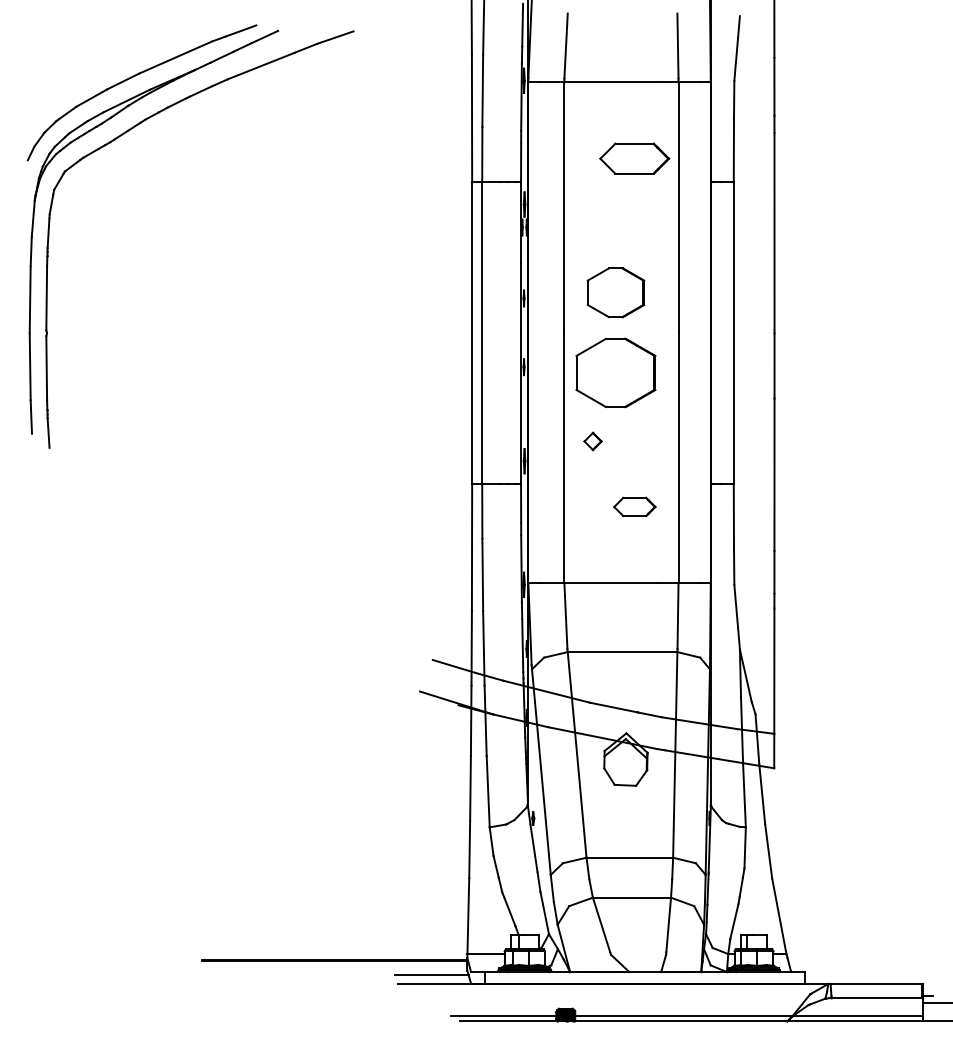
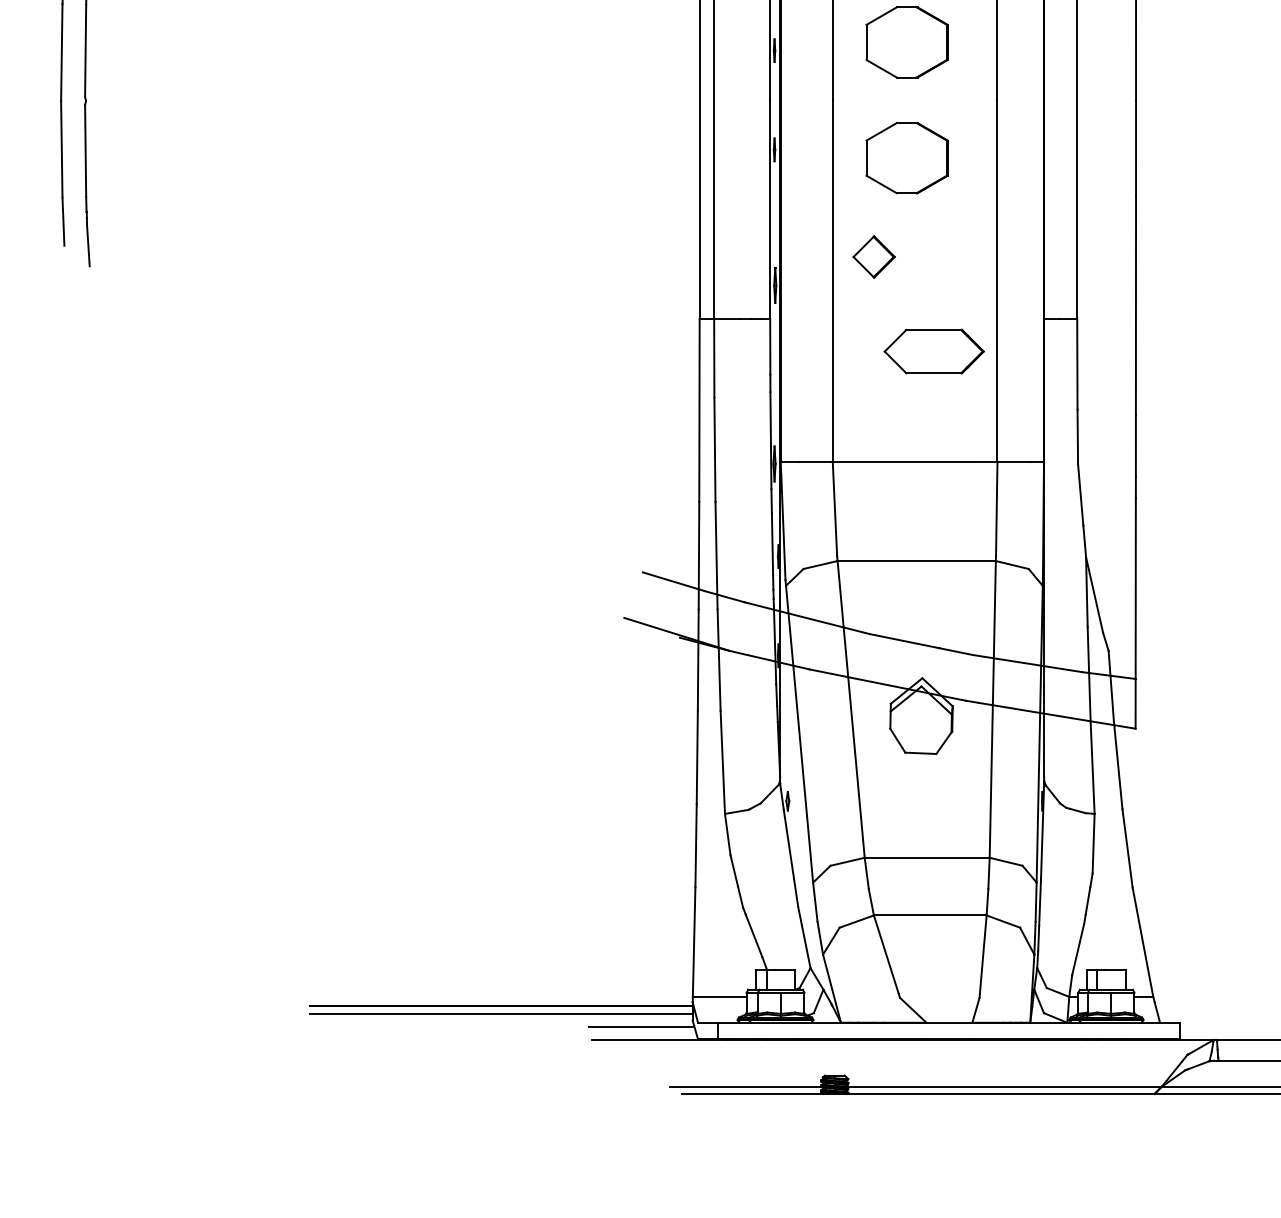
part: (615, 372) -> (906, 157), size x0.71
part: (592, 441) -> (873, 257), size x1.67
part: (634, 506) -> (933, 350), size x1.67
line: (334, 966) -> (500, 1014), added

